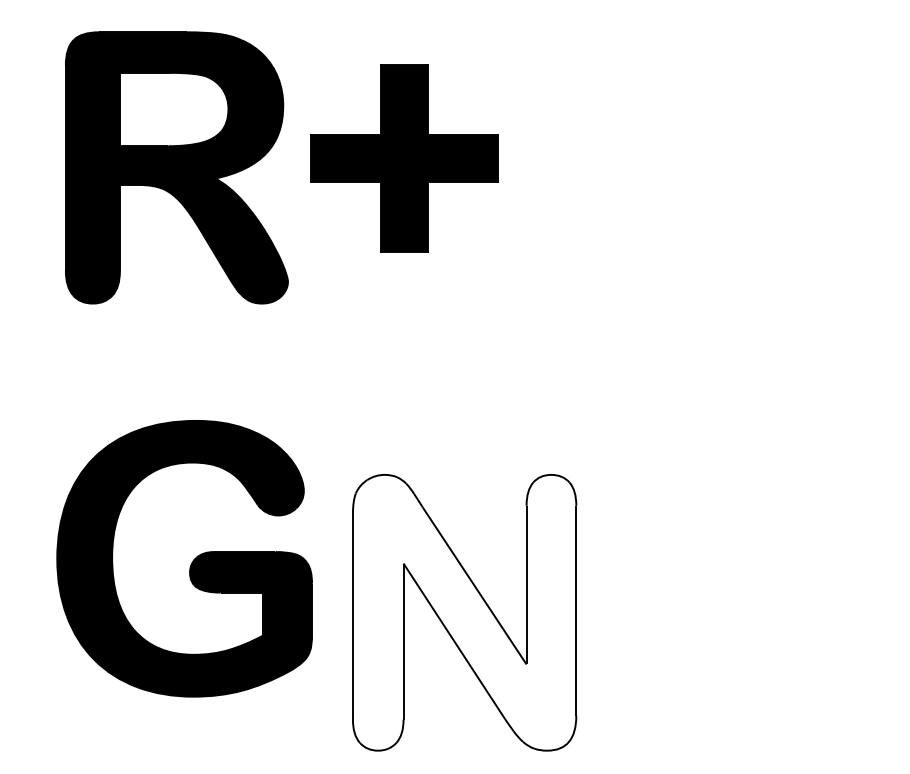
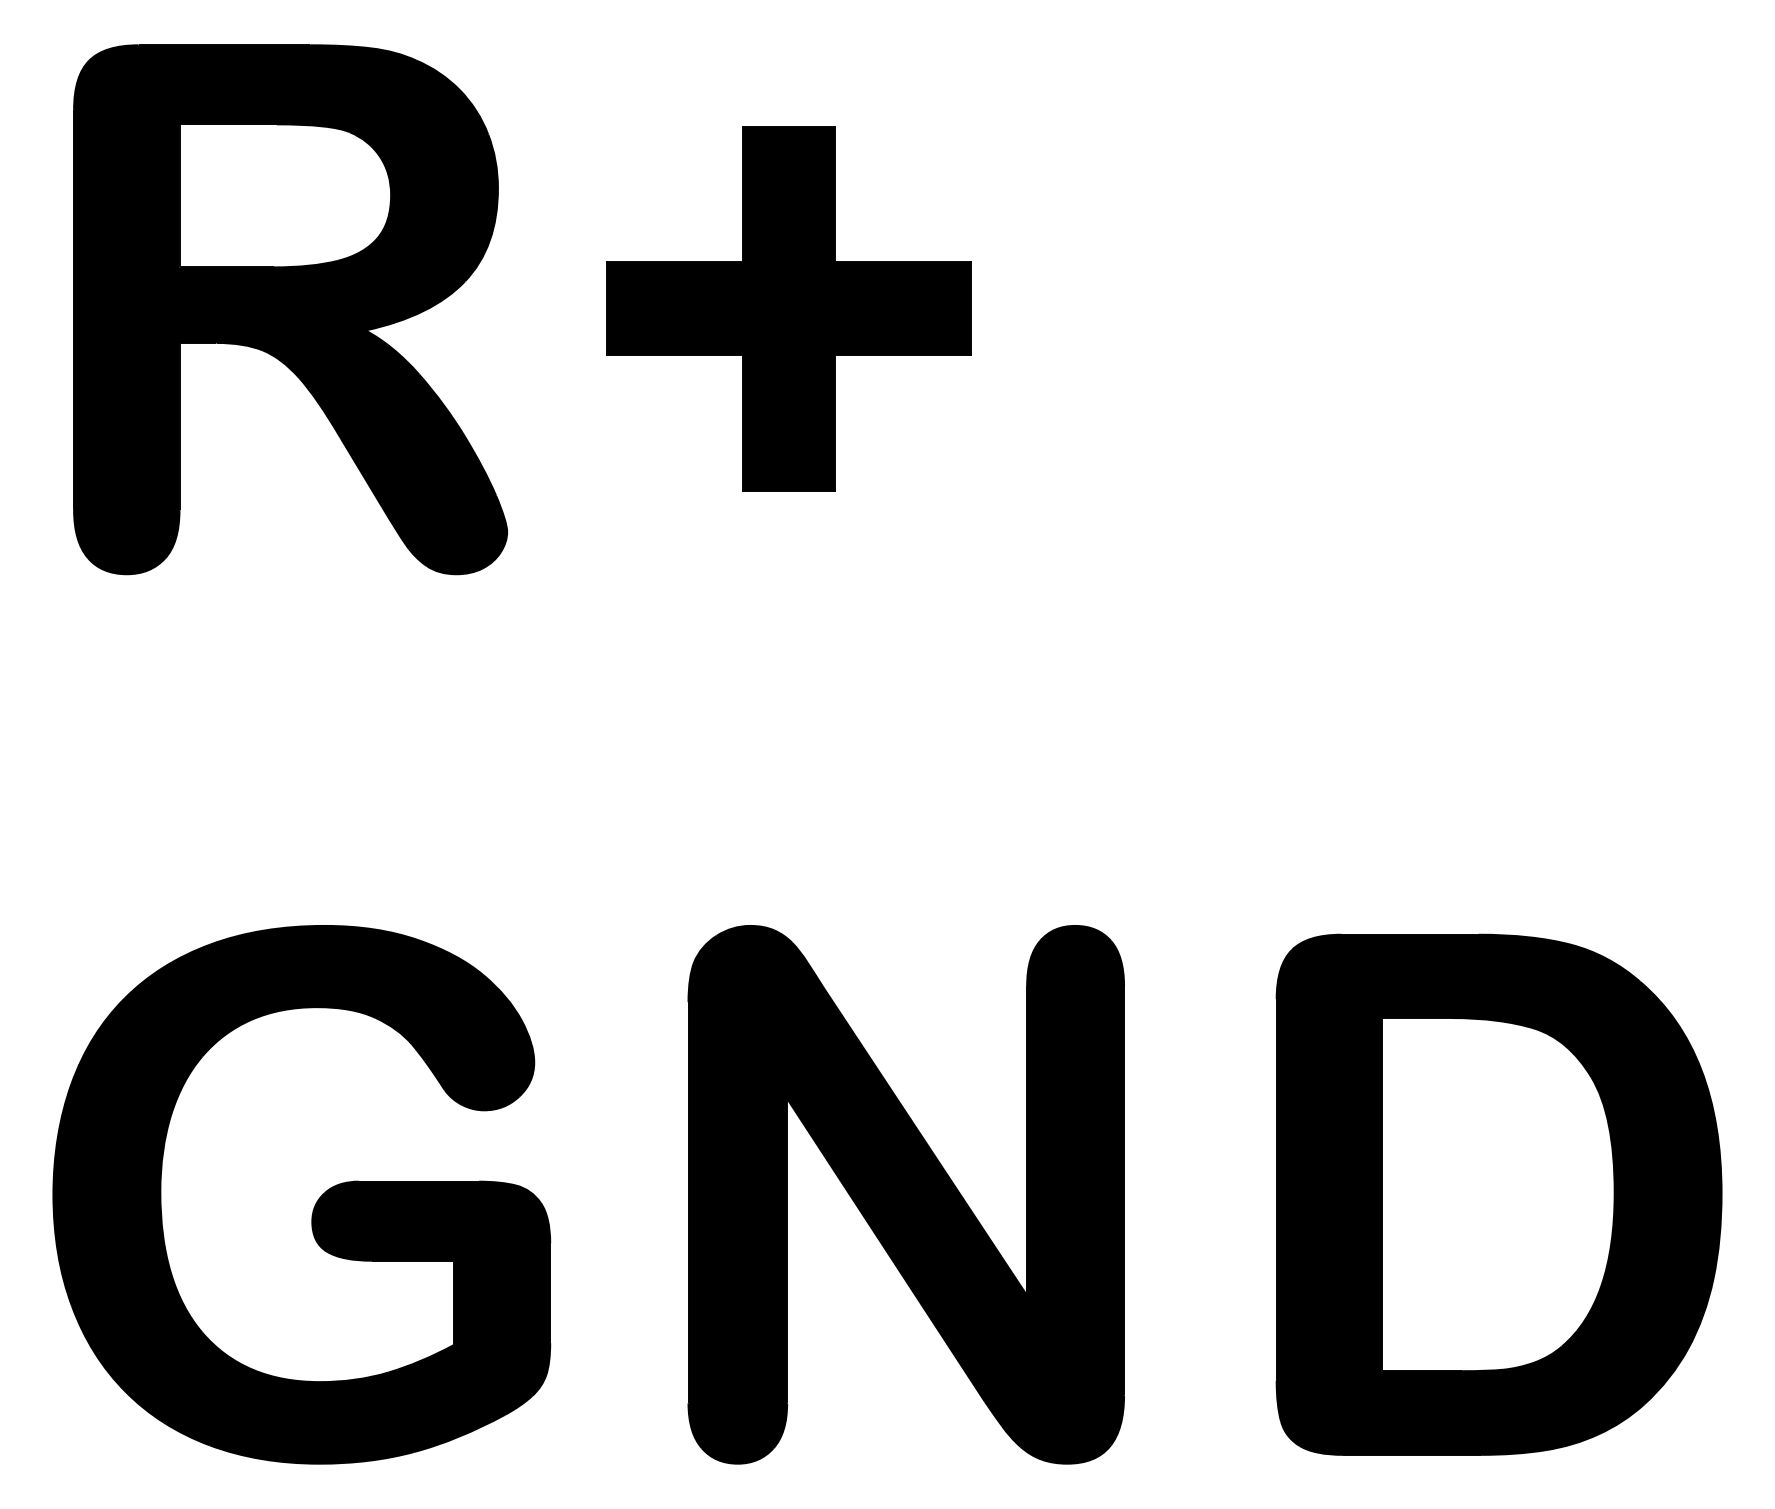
part: (176, 167) -> (289, 308), moved
part: (191, 562) -> (315, 1202), moved
fill: (464, 612) -> (906, 1194), added
part: (768, 612) -> (1498, 1194), added

